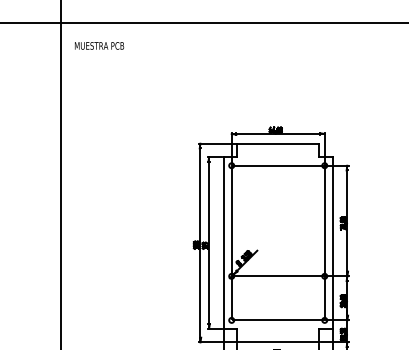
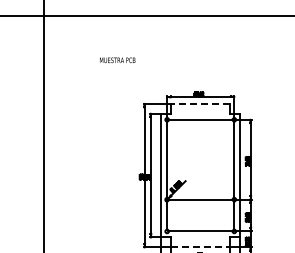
text: (99, 46) -> (117, 60), moved
line: (277, 143) -> (200, 103), solid -> dashed
line: (277, 342) -> (200, 247), solid -> dashed

